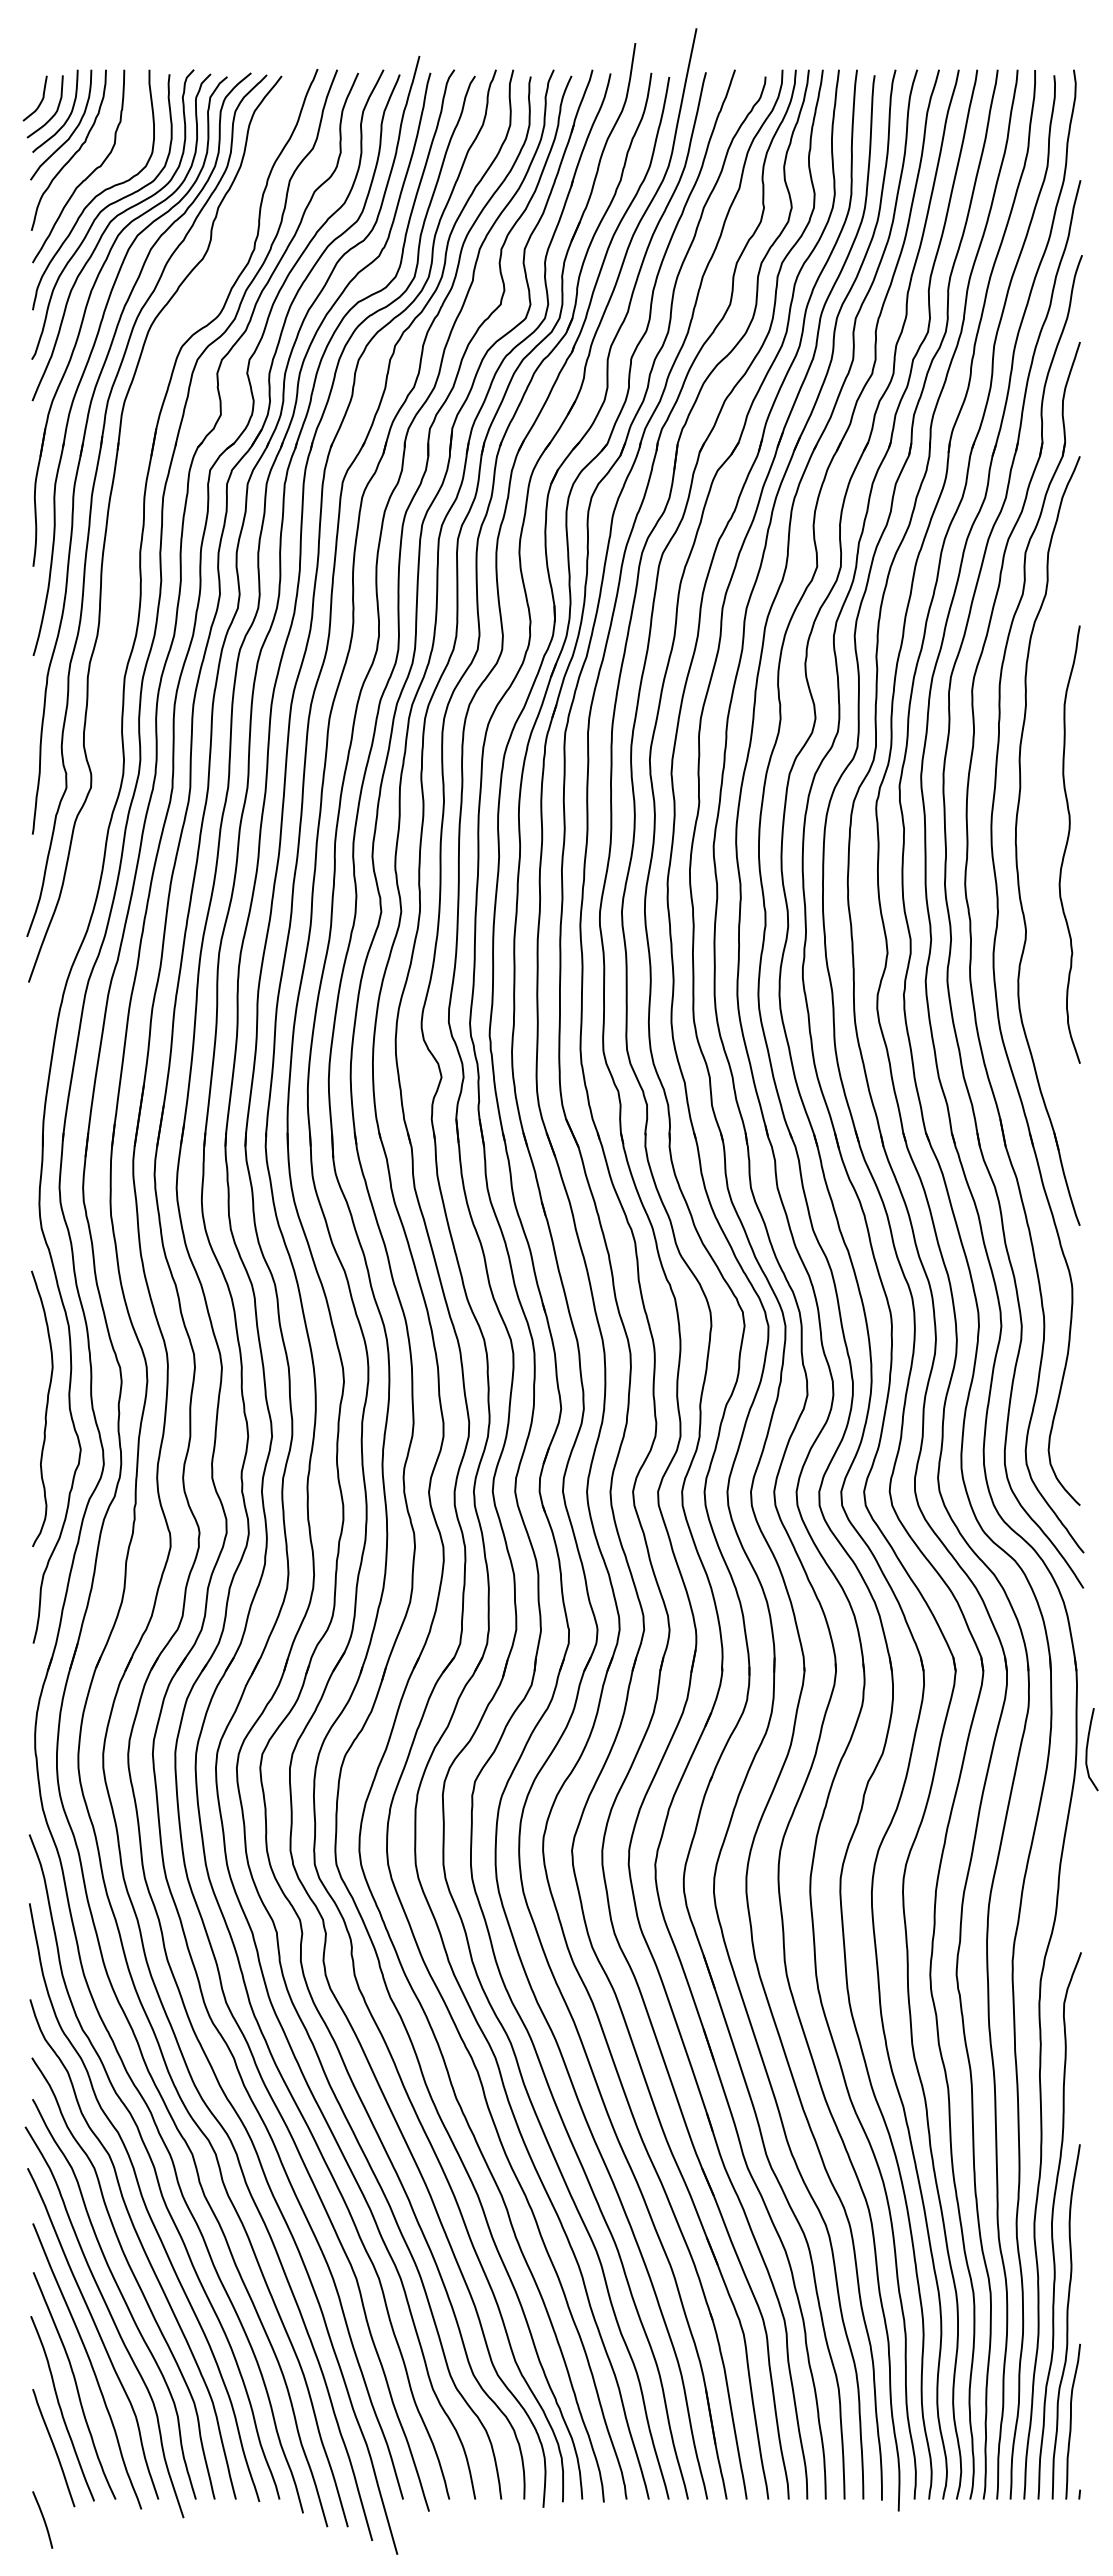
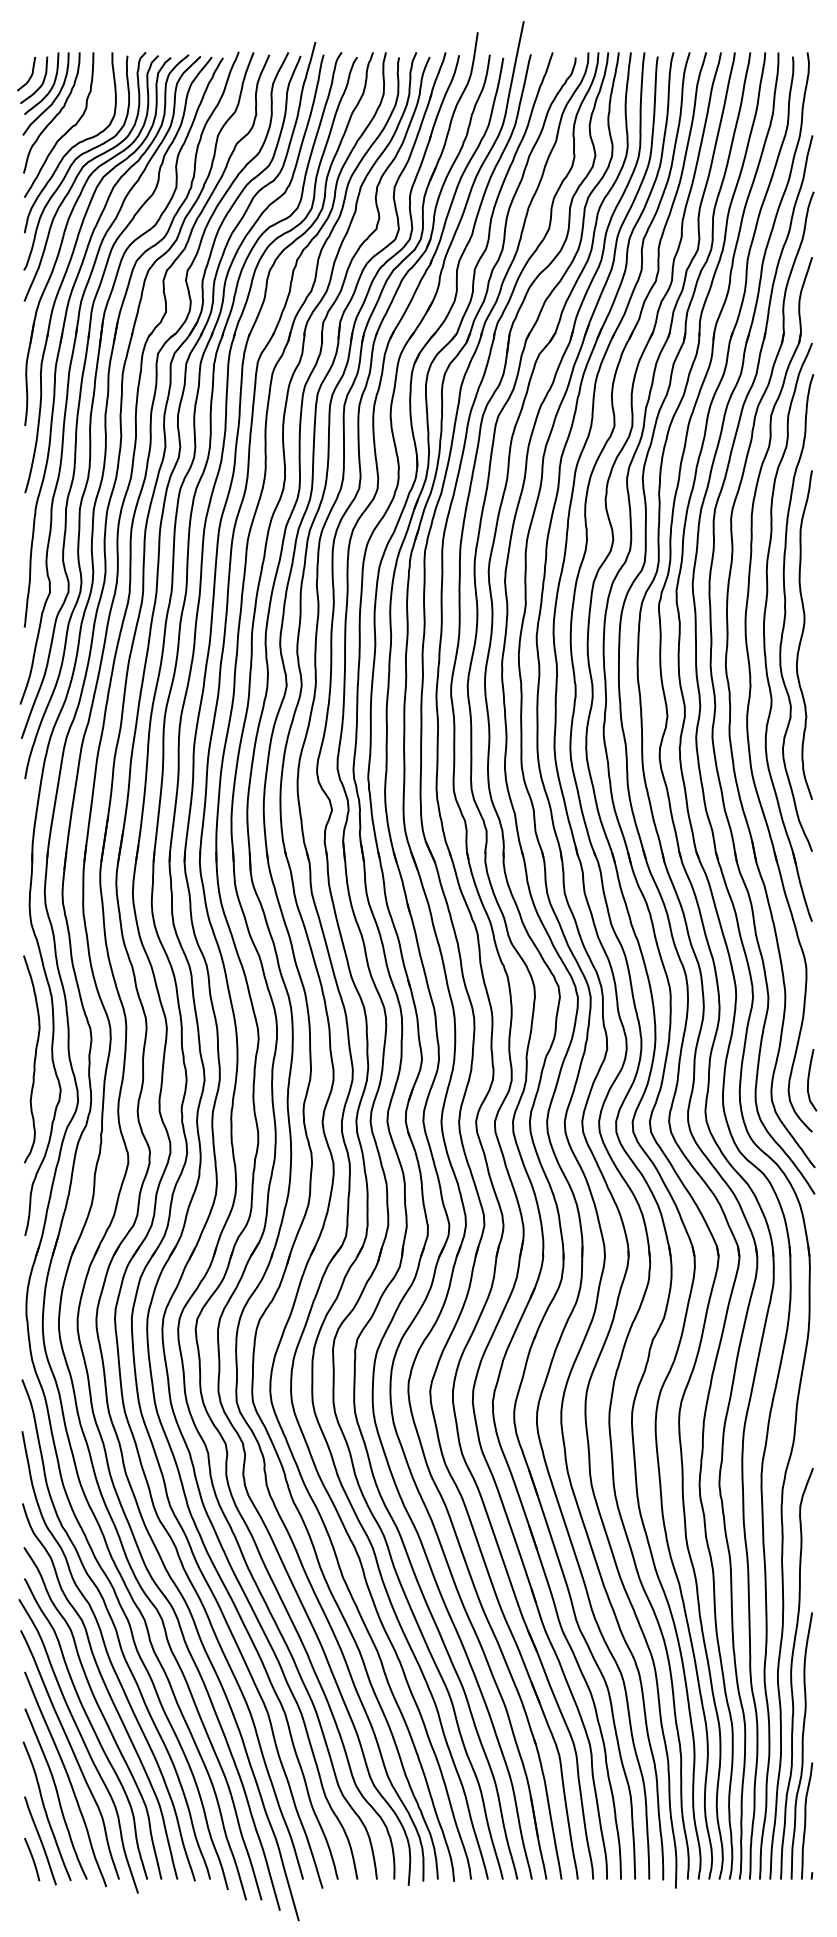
part: (122, 549) -> (92, 413), added
curve: (1045, 814) -> (786, 612), added
curve: (1087, 1749) -> (808, 1080), moved
curve: (42, 2518) -> (31, 1858), moved

